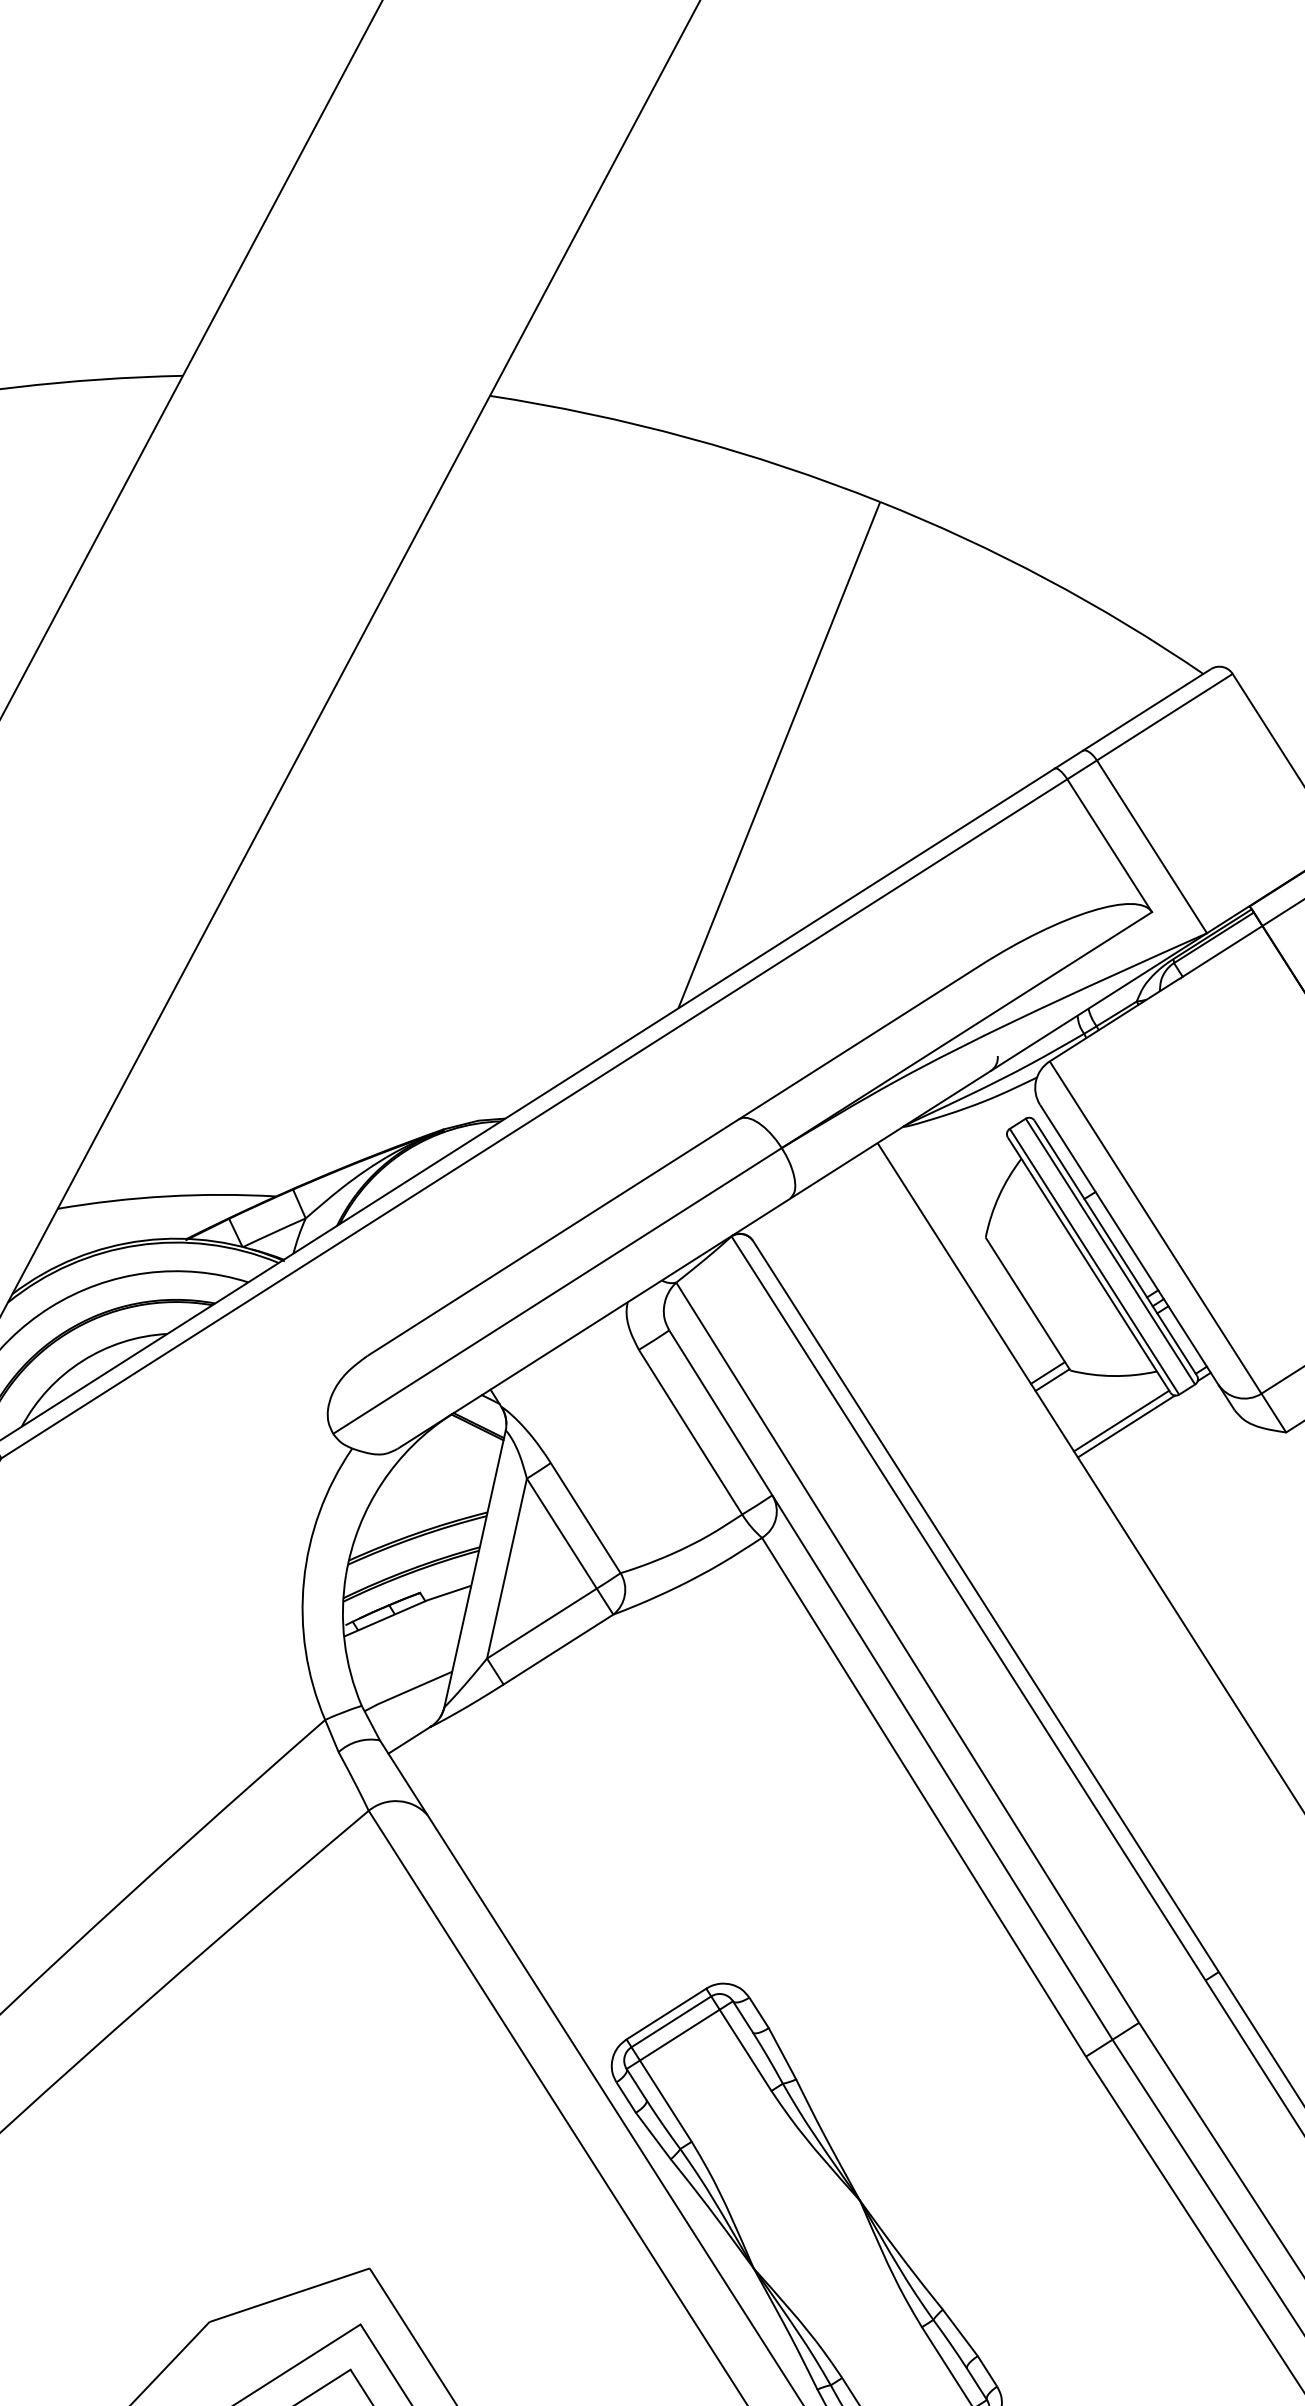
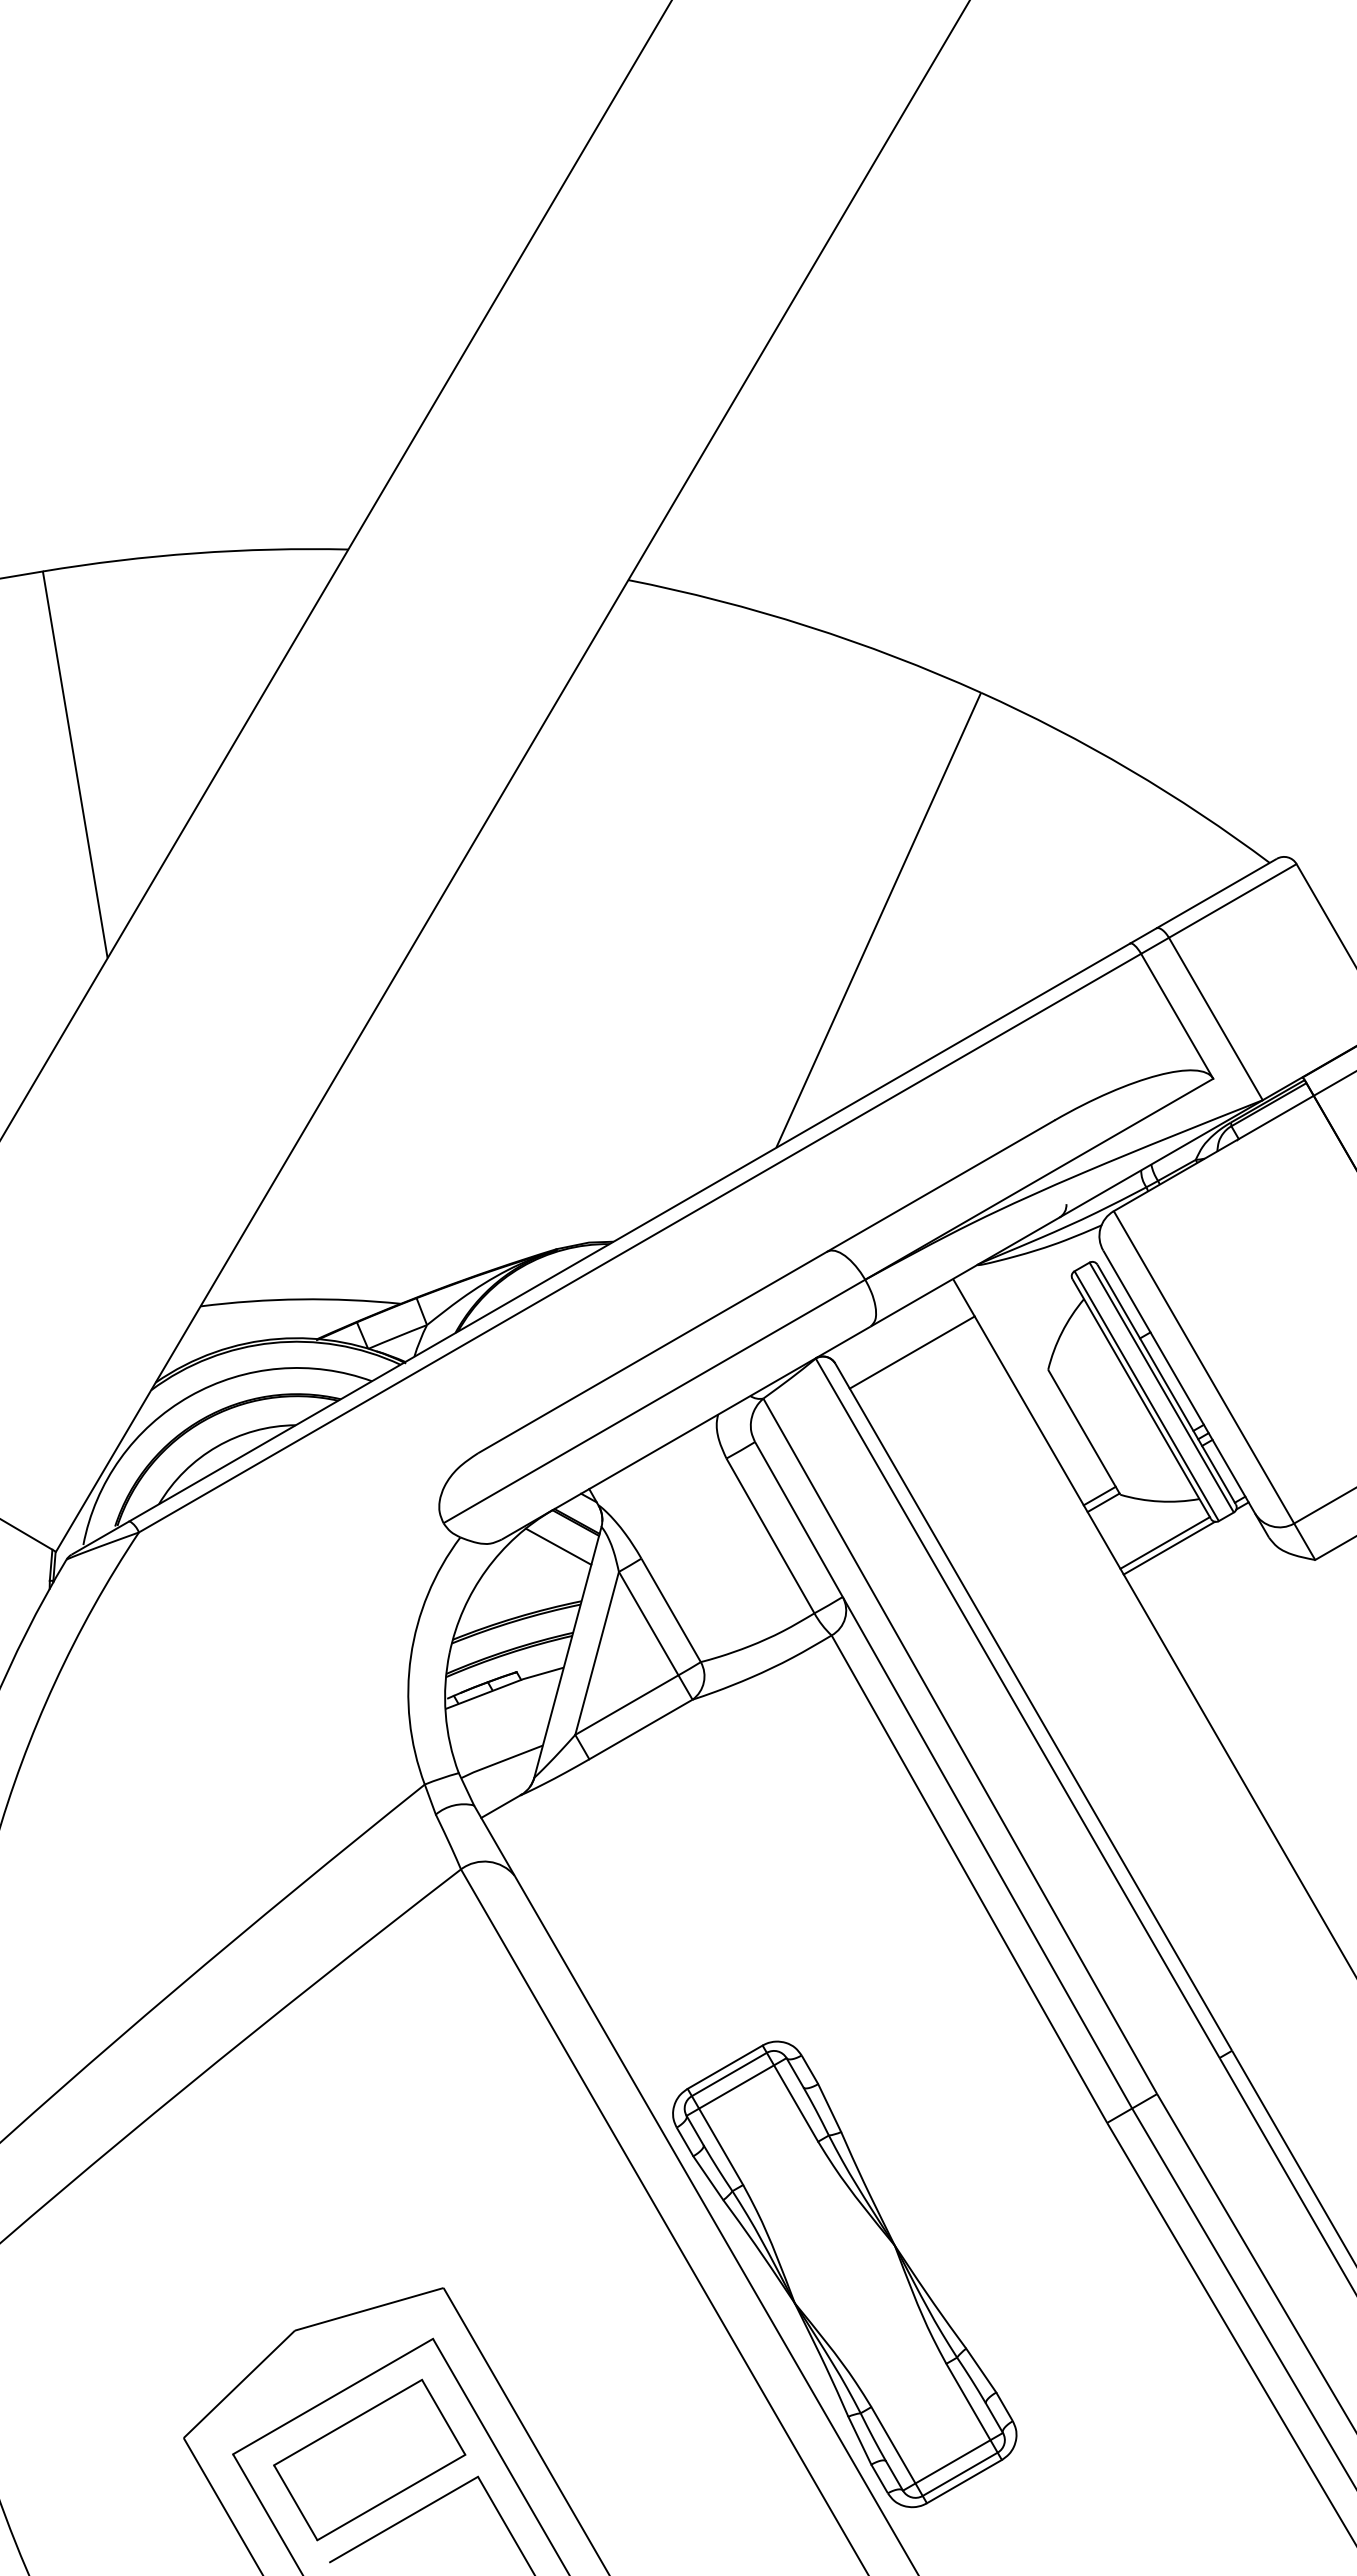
line: (835, 1225) -> (911, 1352), added
line: (459, 1453) -> (558, 1546), added

